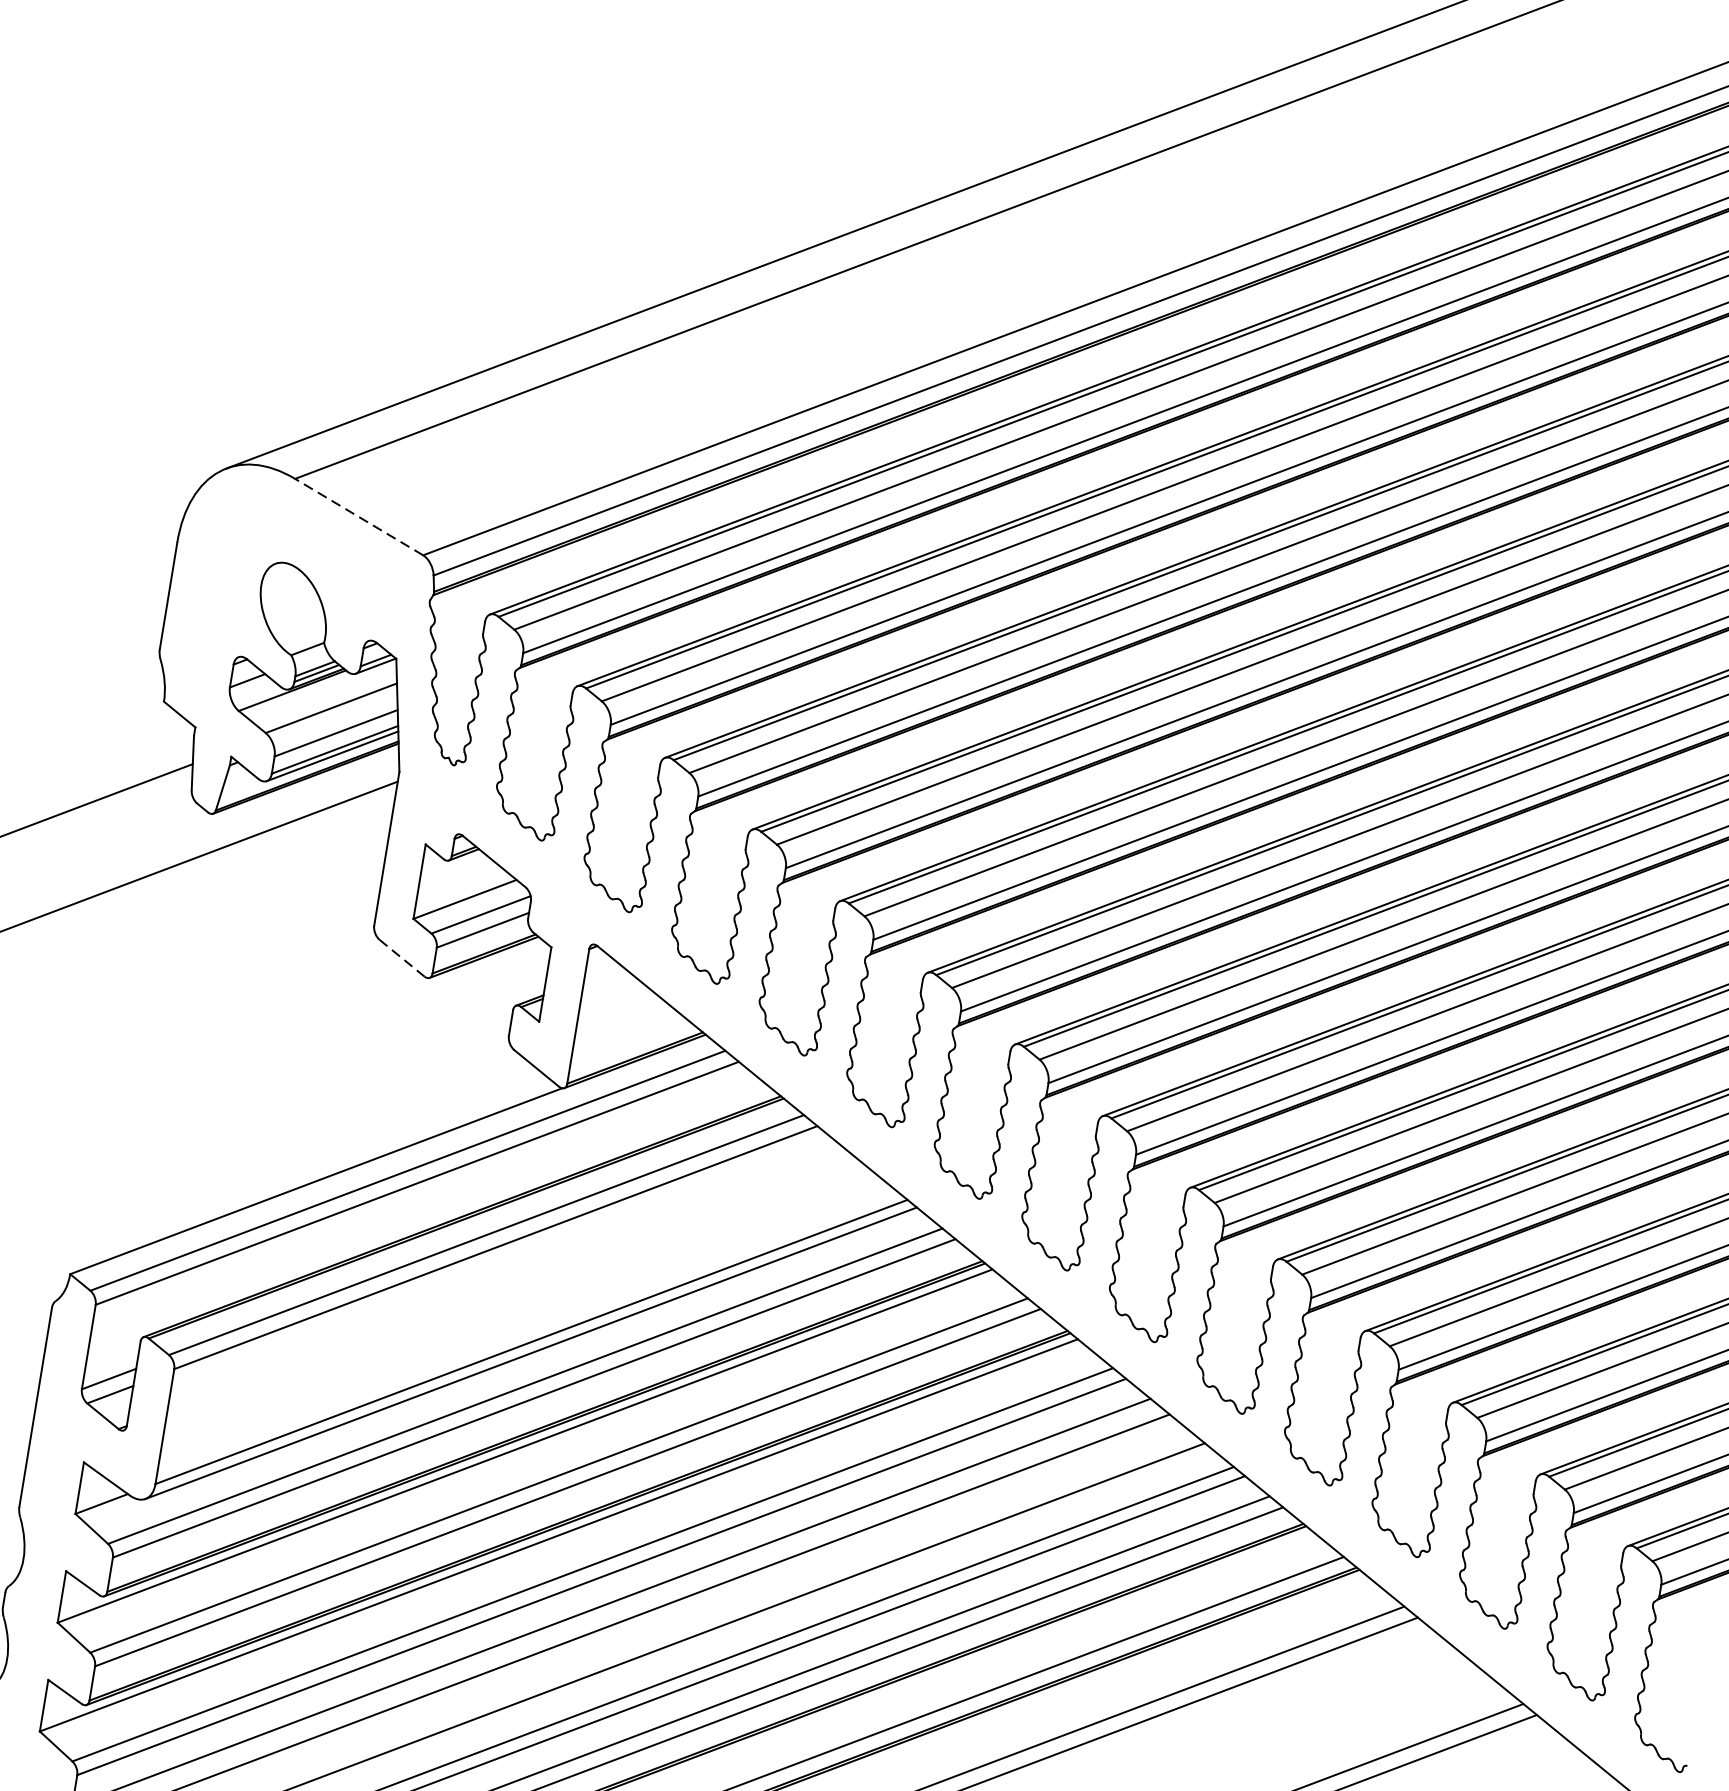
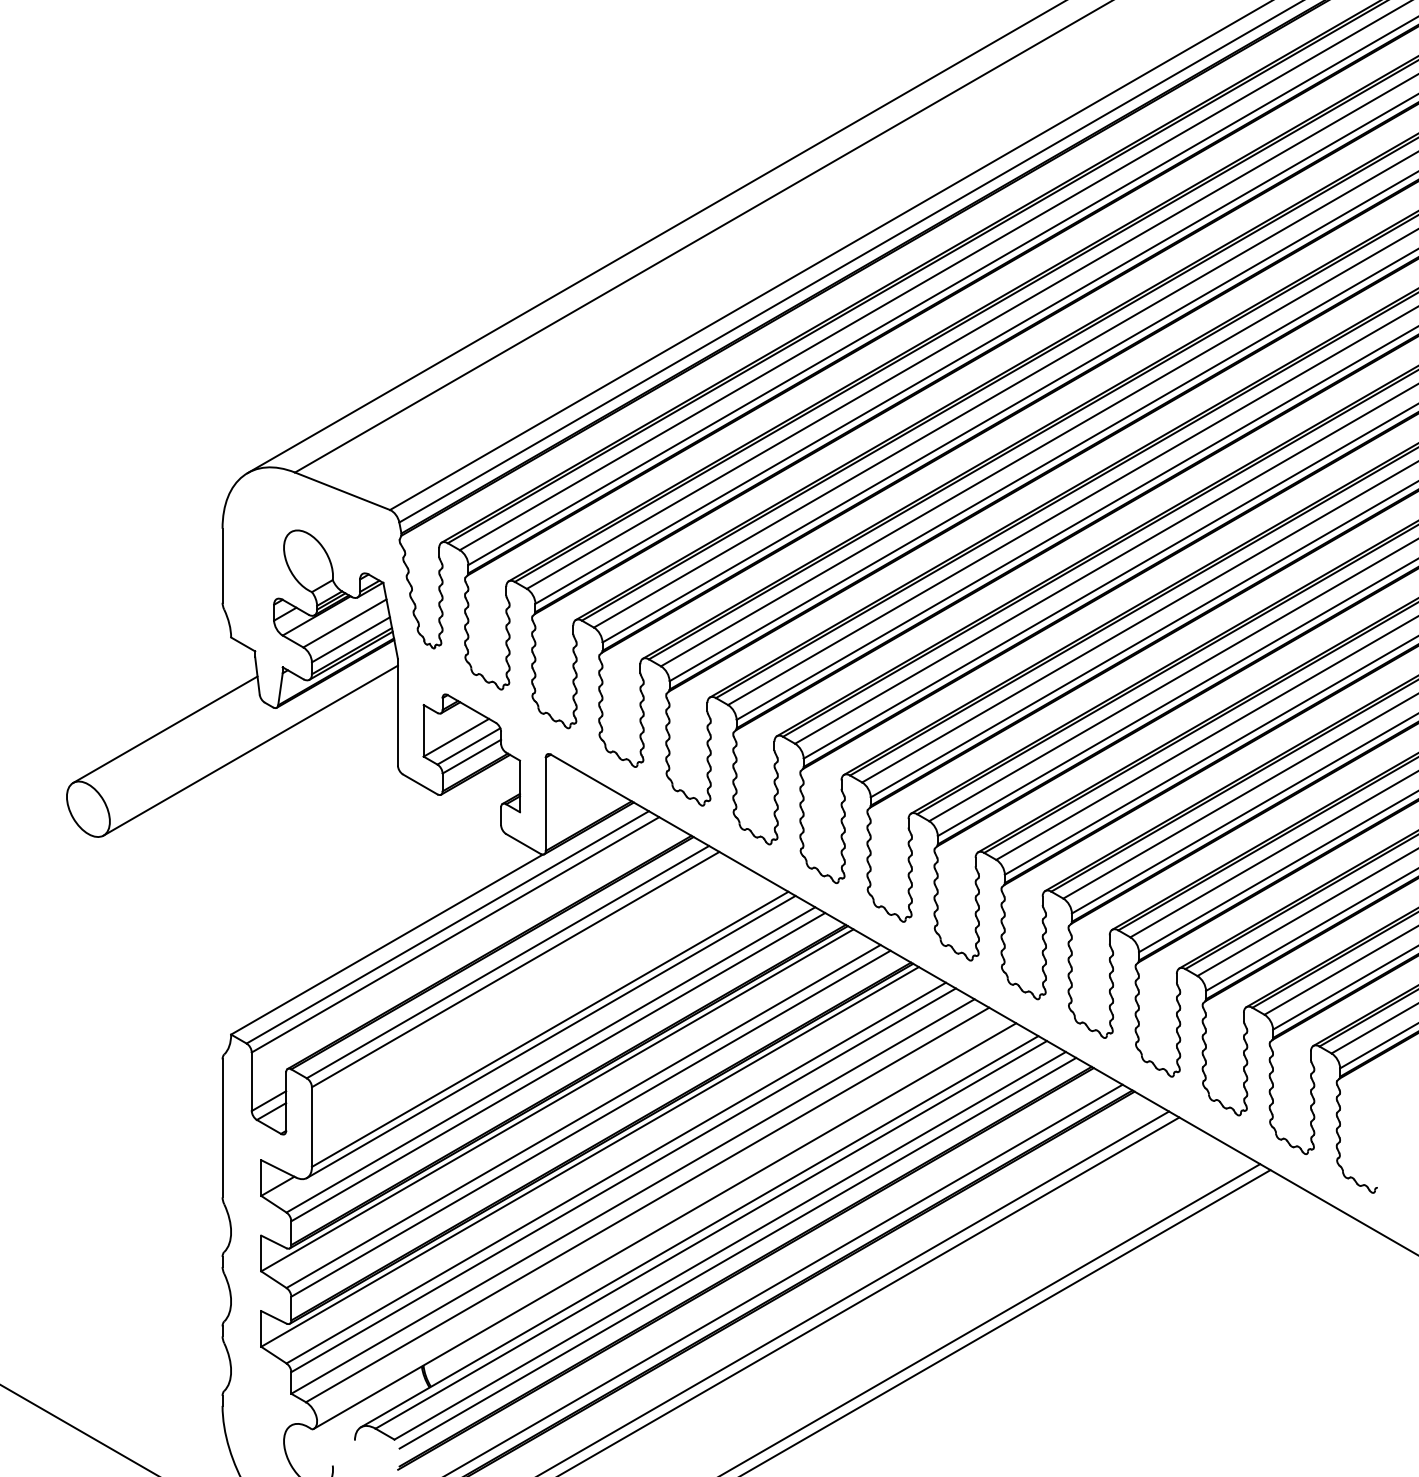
line: (359, 517) -> (342, 491), dashed -> solid
line: (402, 958) -> (420, 784), dashed -> solid

